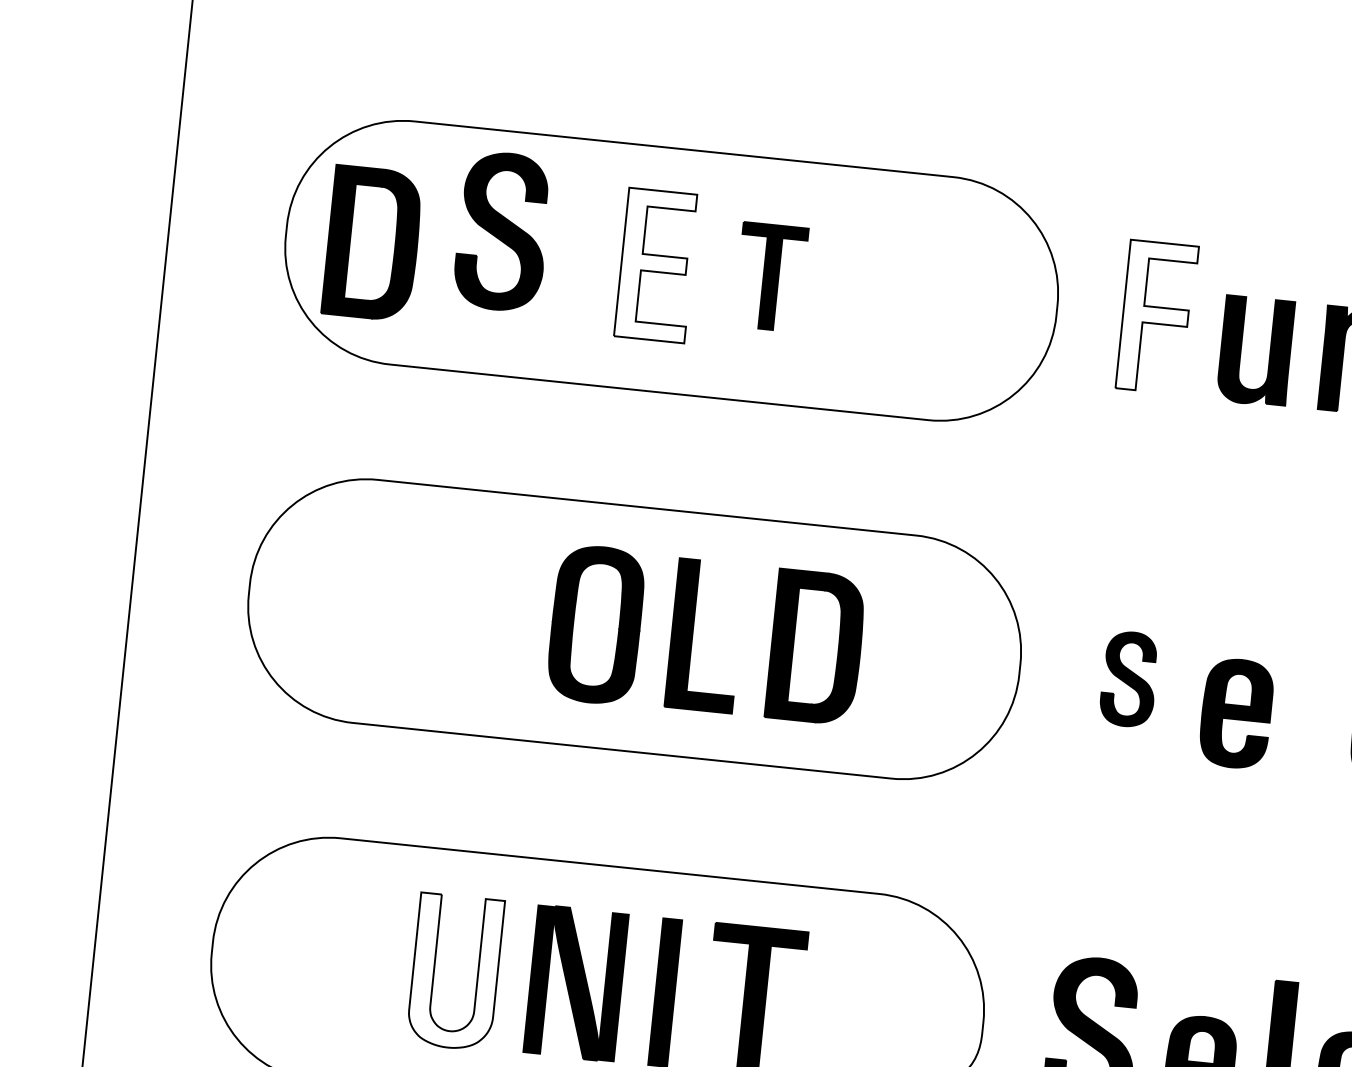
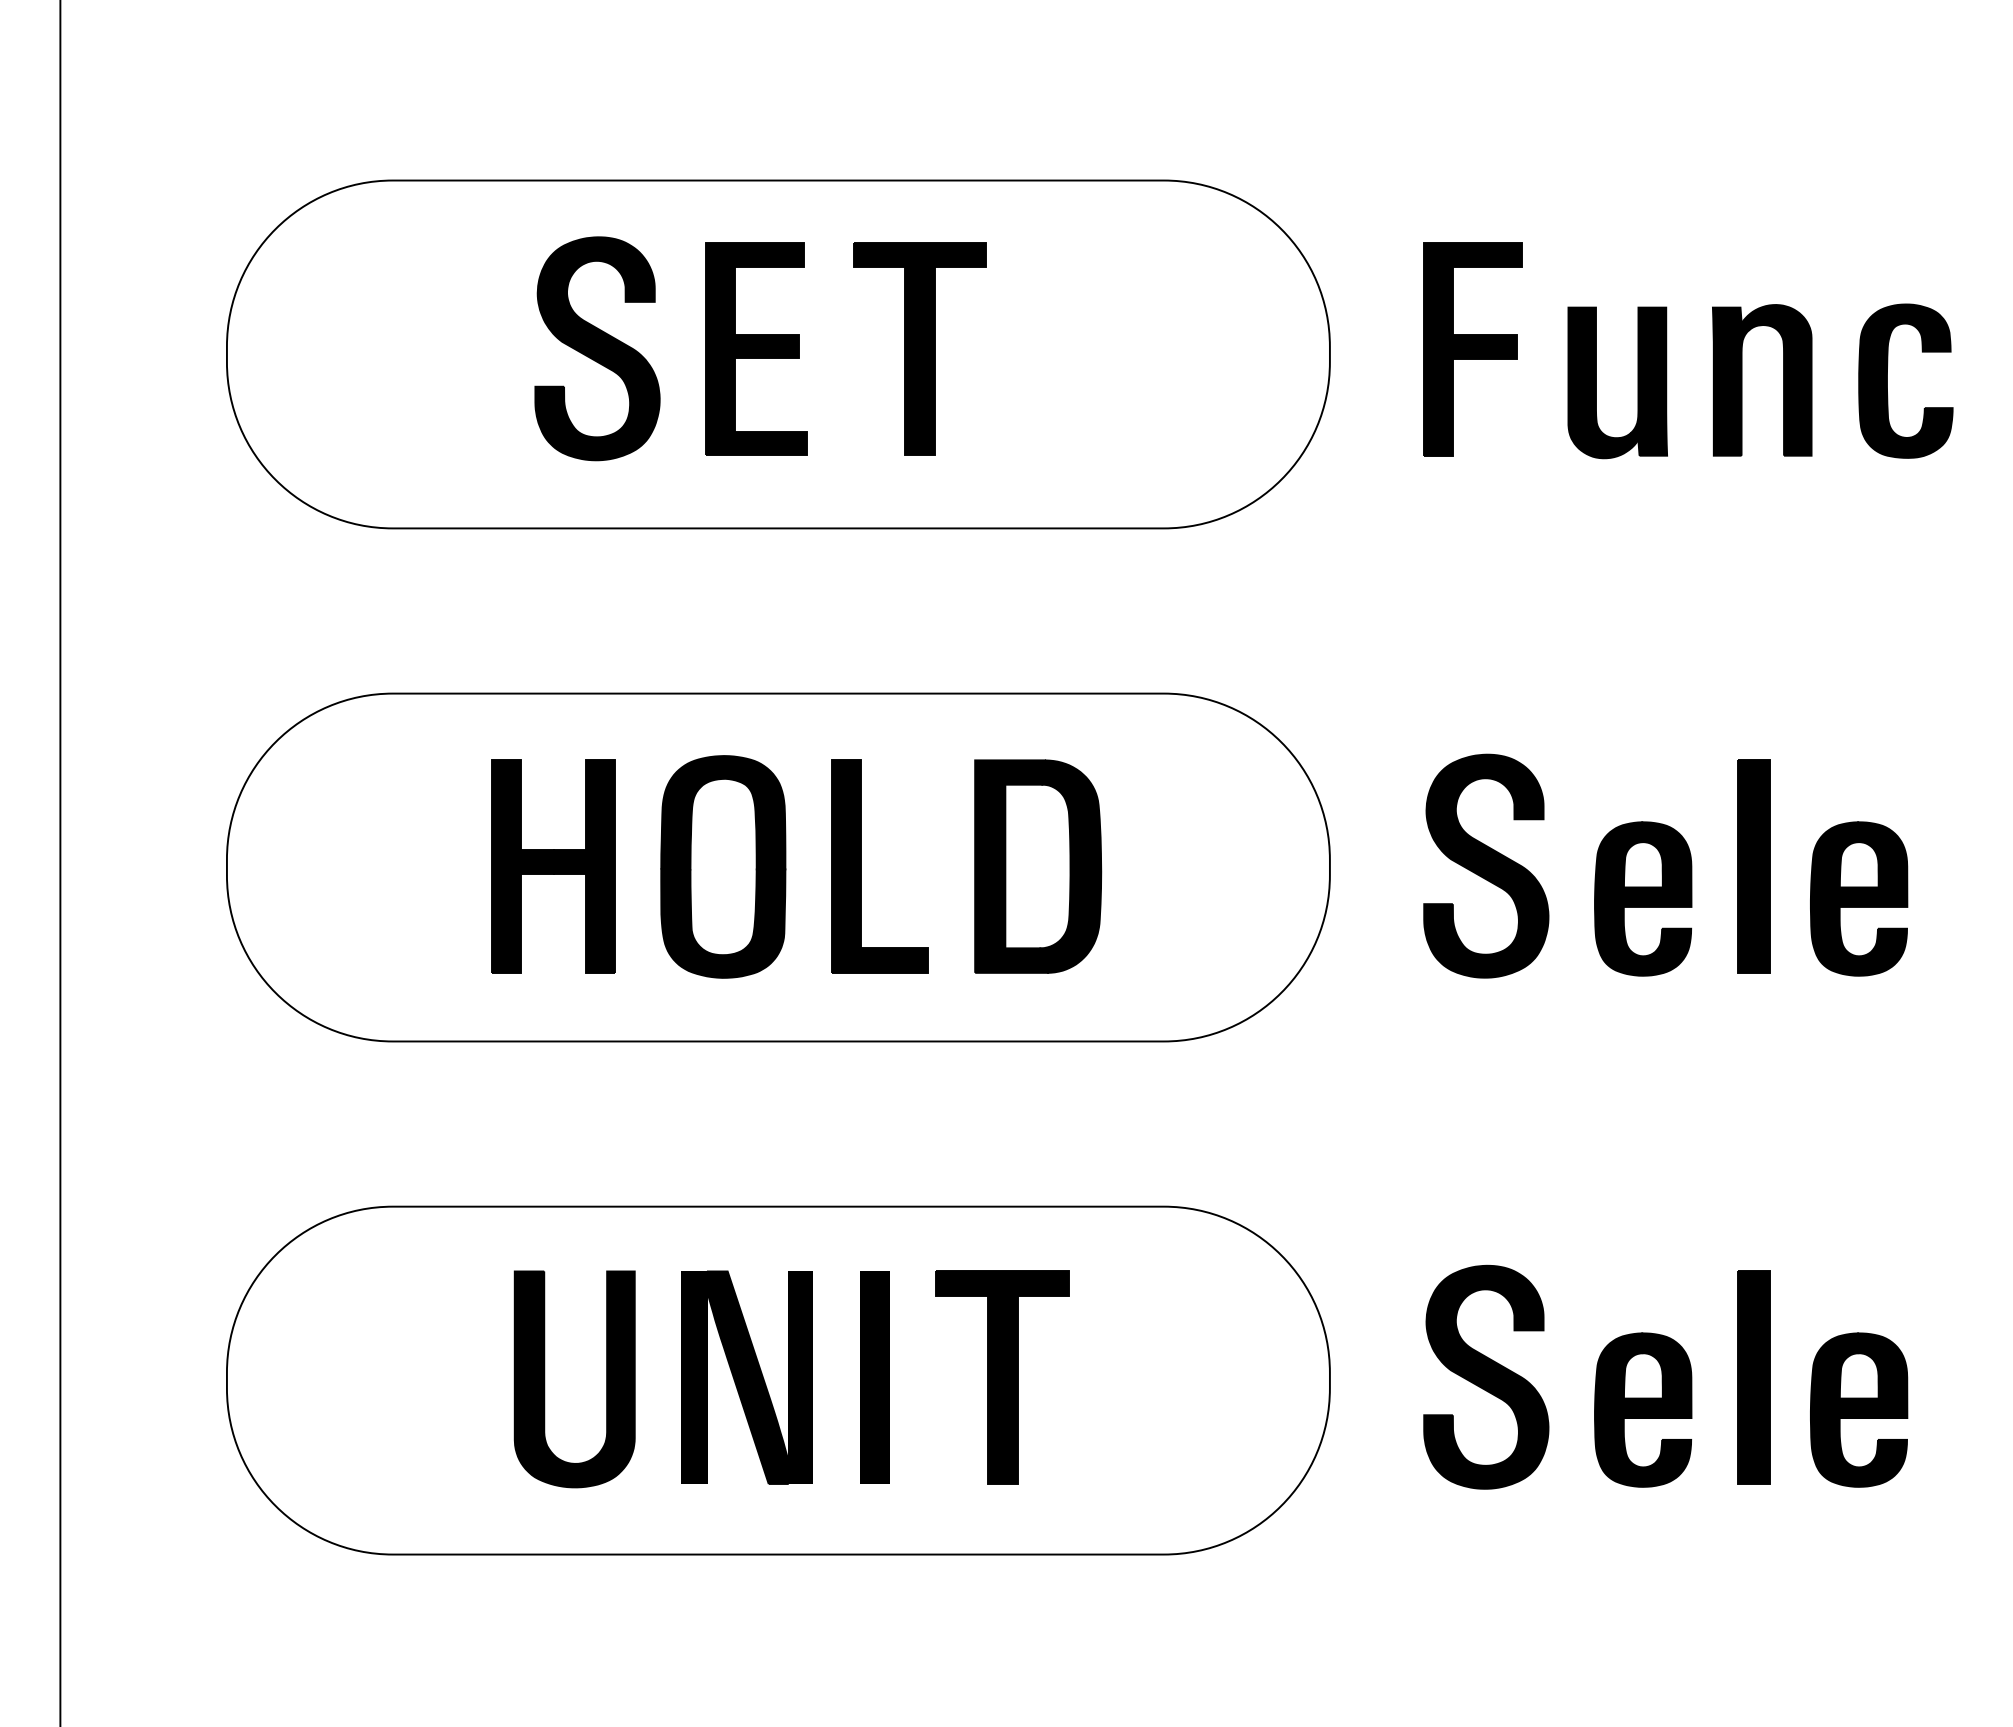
part: (502, 231) -> (597, 348), moved
part: (373, 243) -> (351, 359), removed
fill: (656, 265) -> (756, 349), added
part: (770, 276) -> (919, 348), size x1.43
fill: (1156, 317) -> (1472, 349), added
part: (477, 612) -> (553, 866), added
part: (1129, 678) -> (1486, 865), size x1.67
part: (1315, 698) -> (1753, 866), added
fill: (455, 972) -> (574, 1379), added

